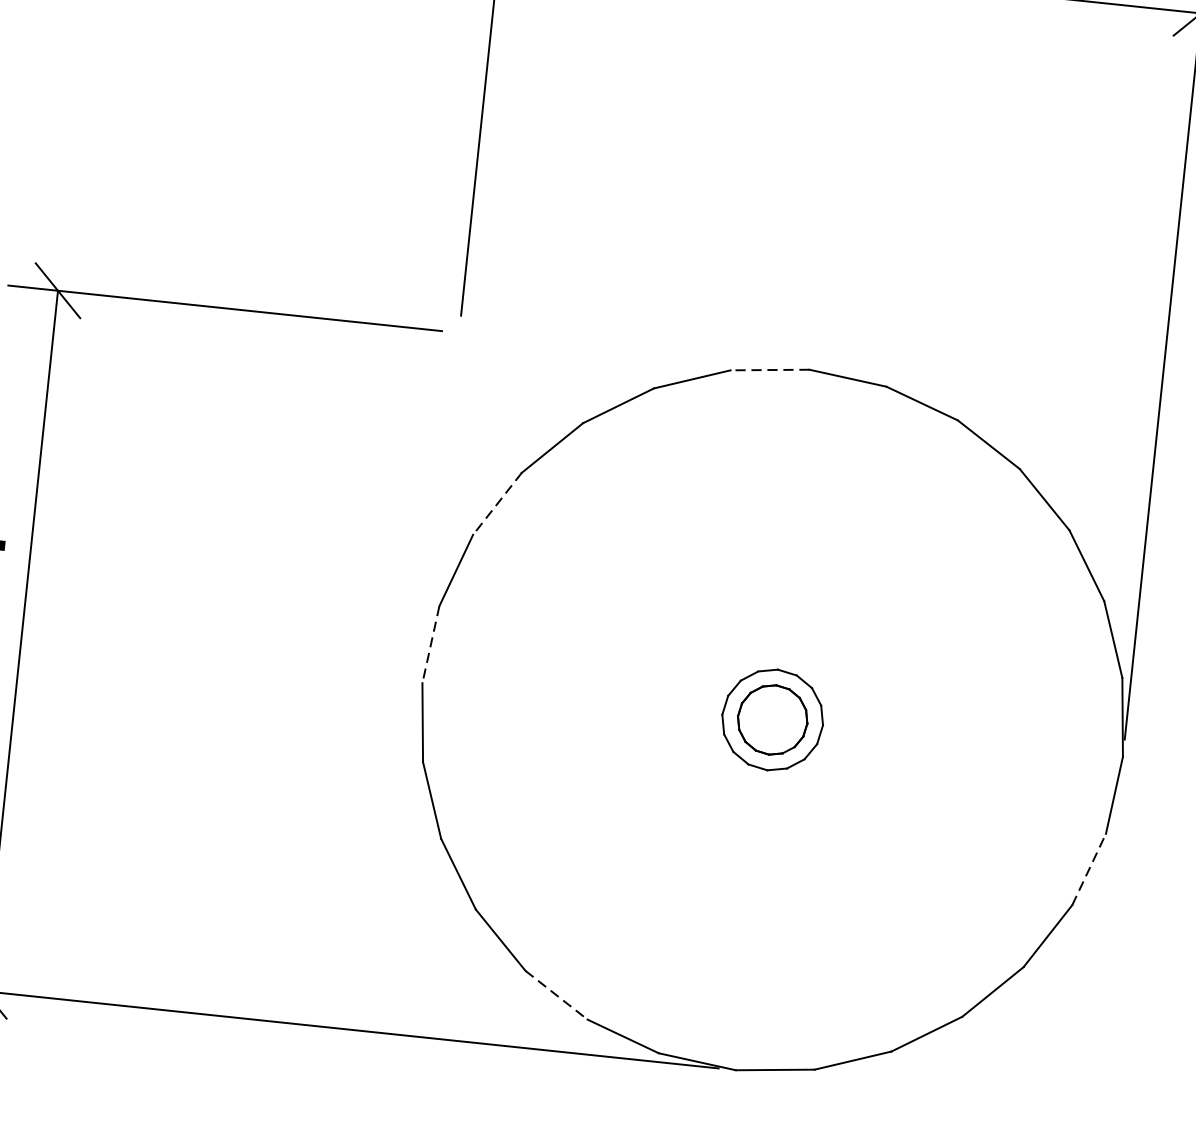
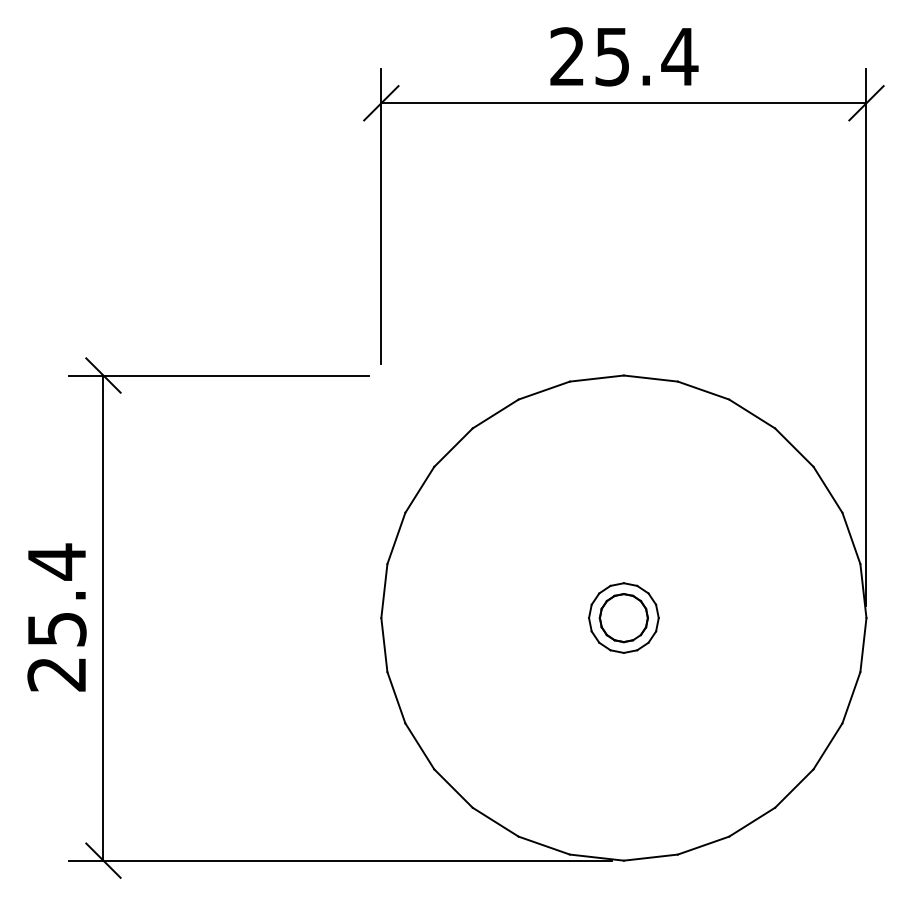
line: (769, 369) -> (596, 378), dashed -> solid
line: (496, 504) -> (419, 490), dashed -> solid
line: (431, 645) -> (384, 591), dashed -> solid
line: (1089, 869) -> (851, 697), dashed -> solid
line: (557, 995) -> (496, 822), dashed -> solid

